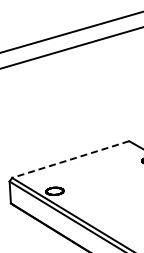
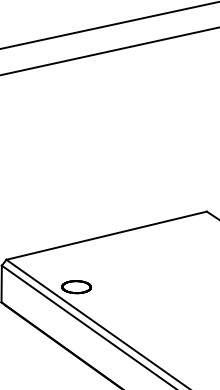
line: (70, 159) -> (106, 235), dashed -> solid

